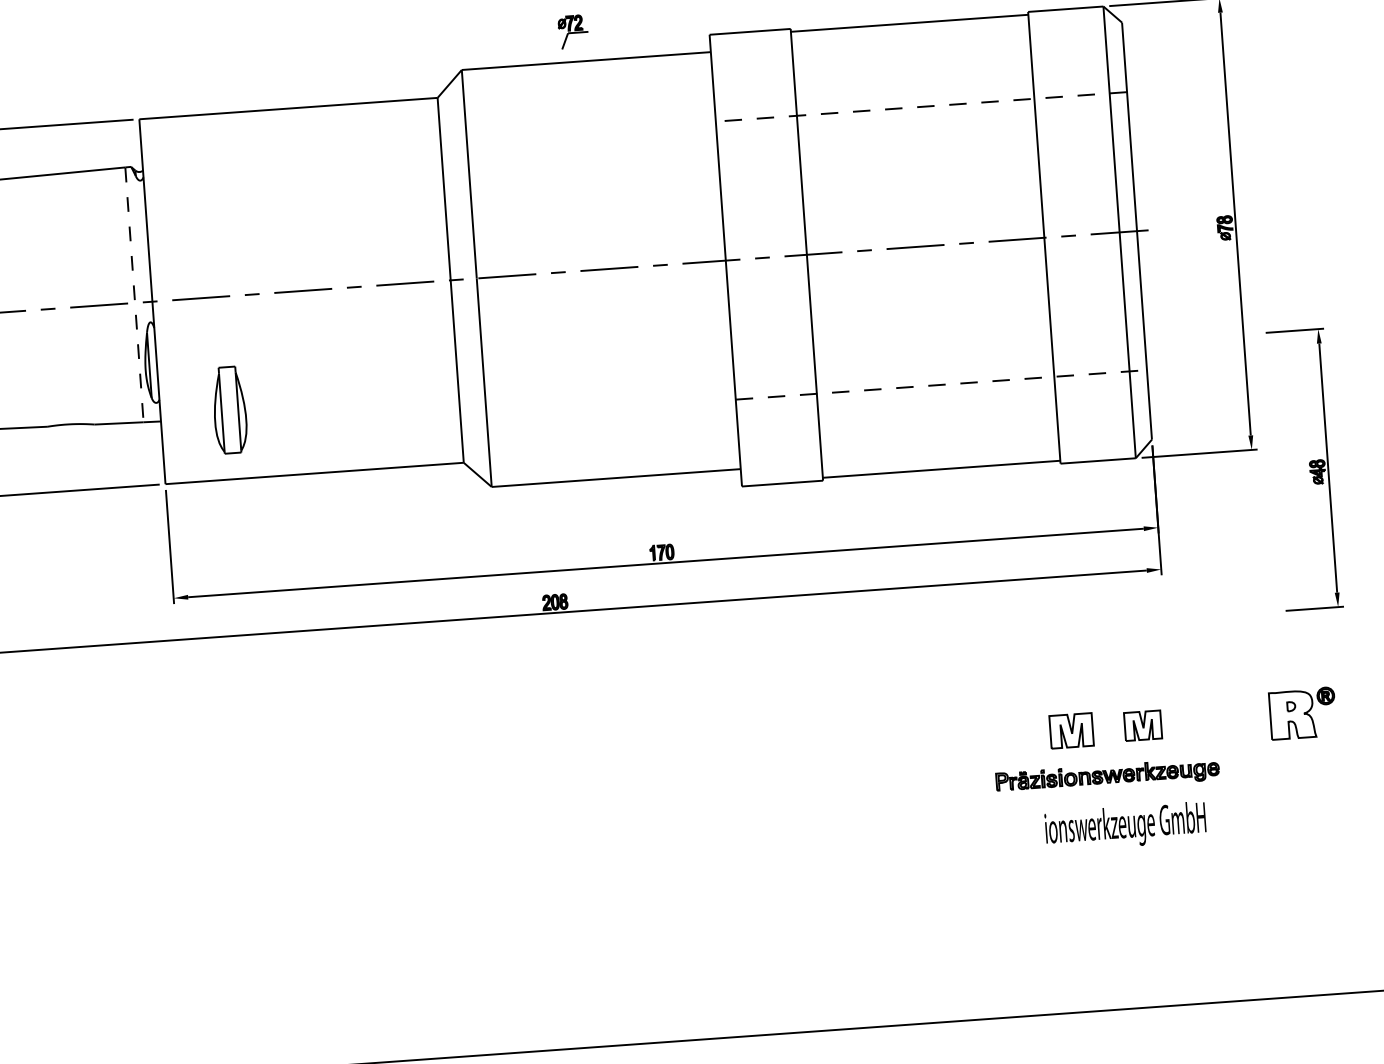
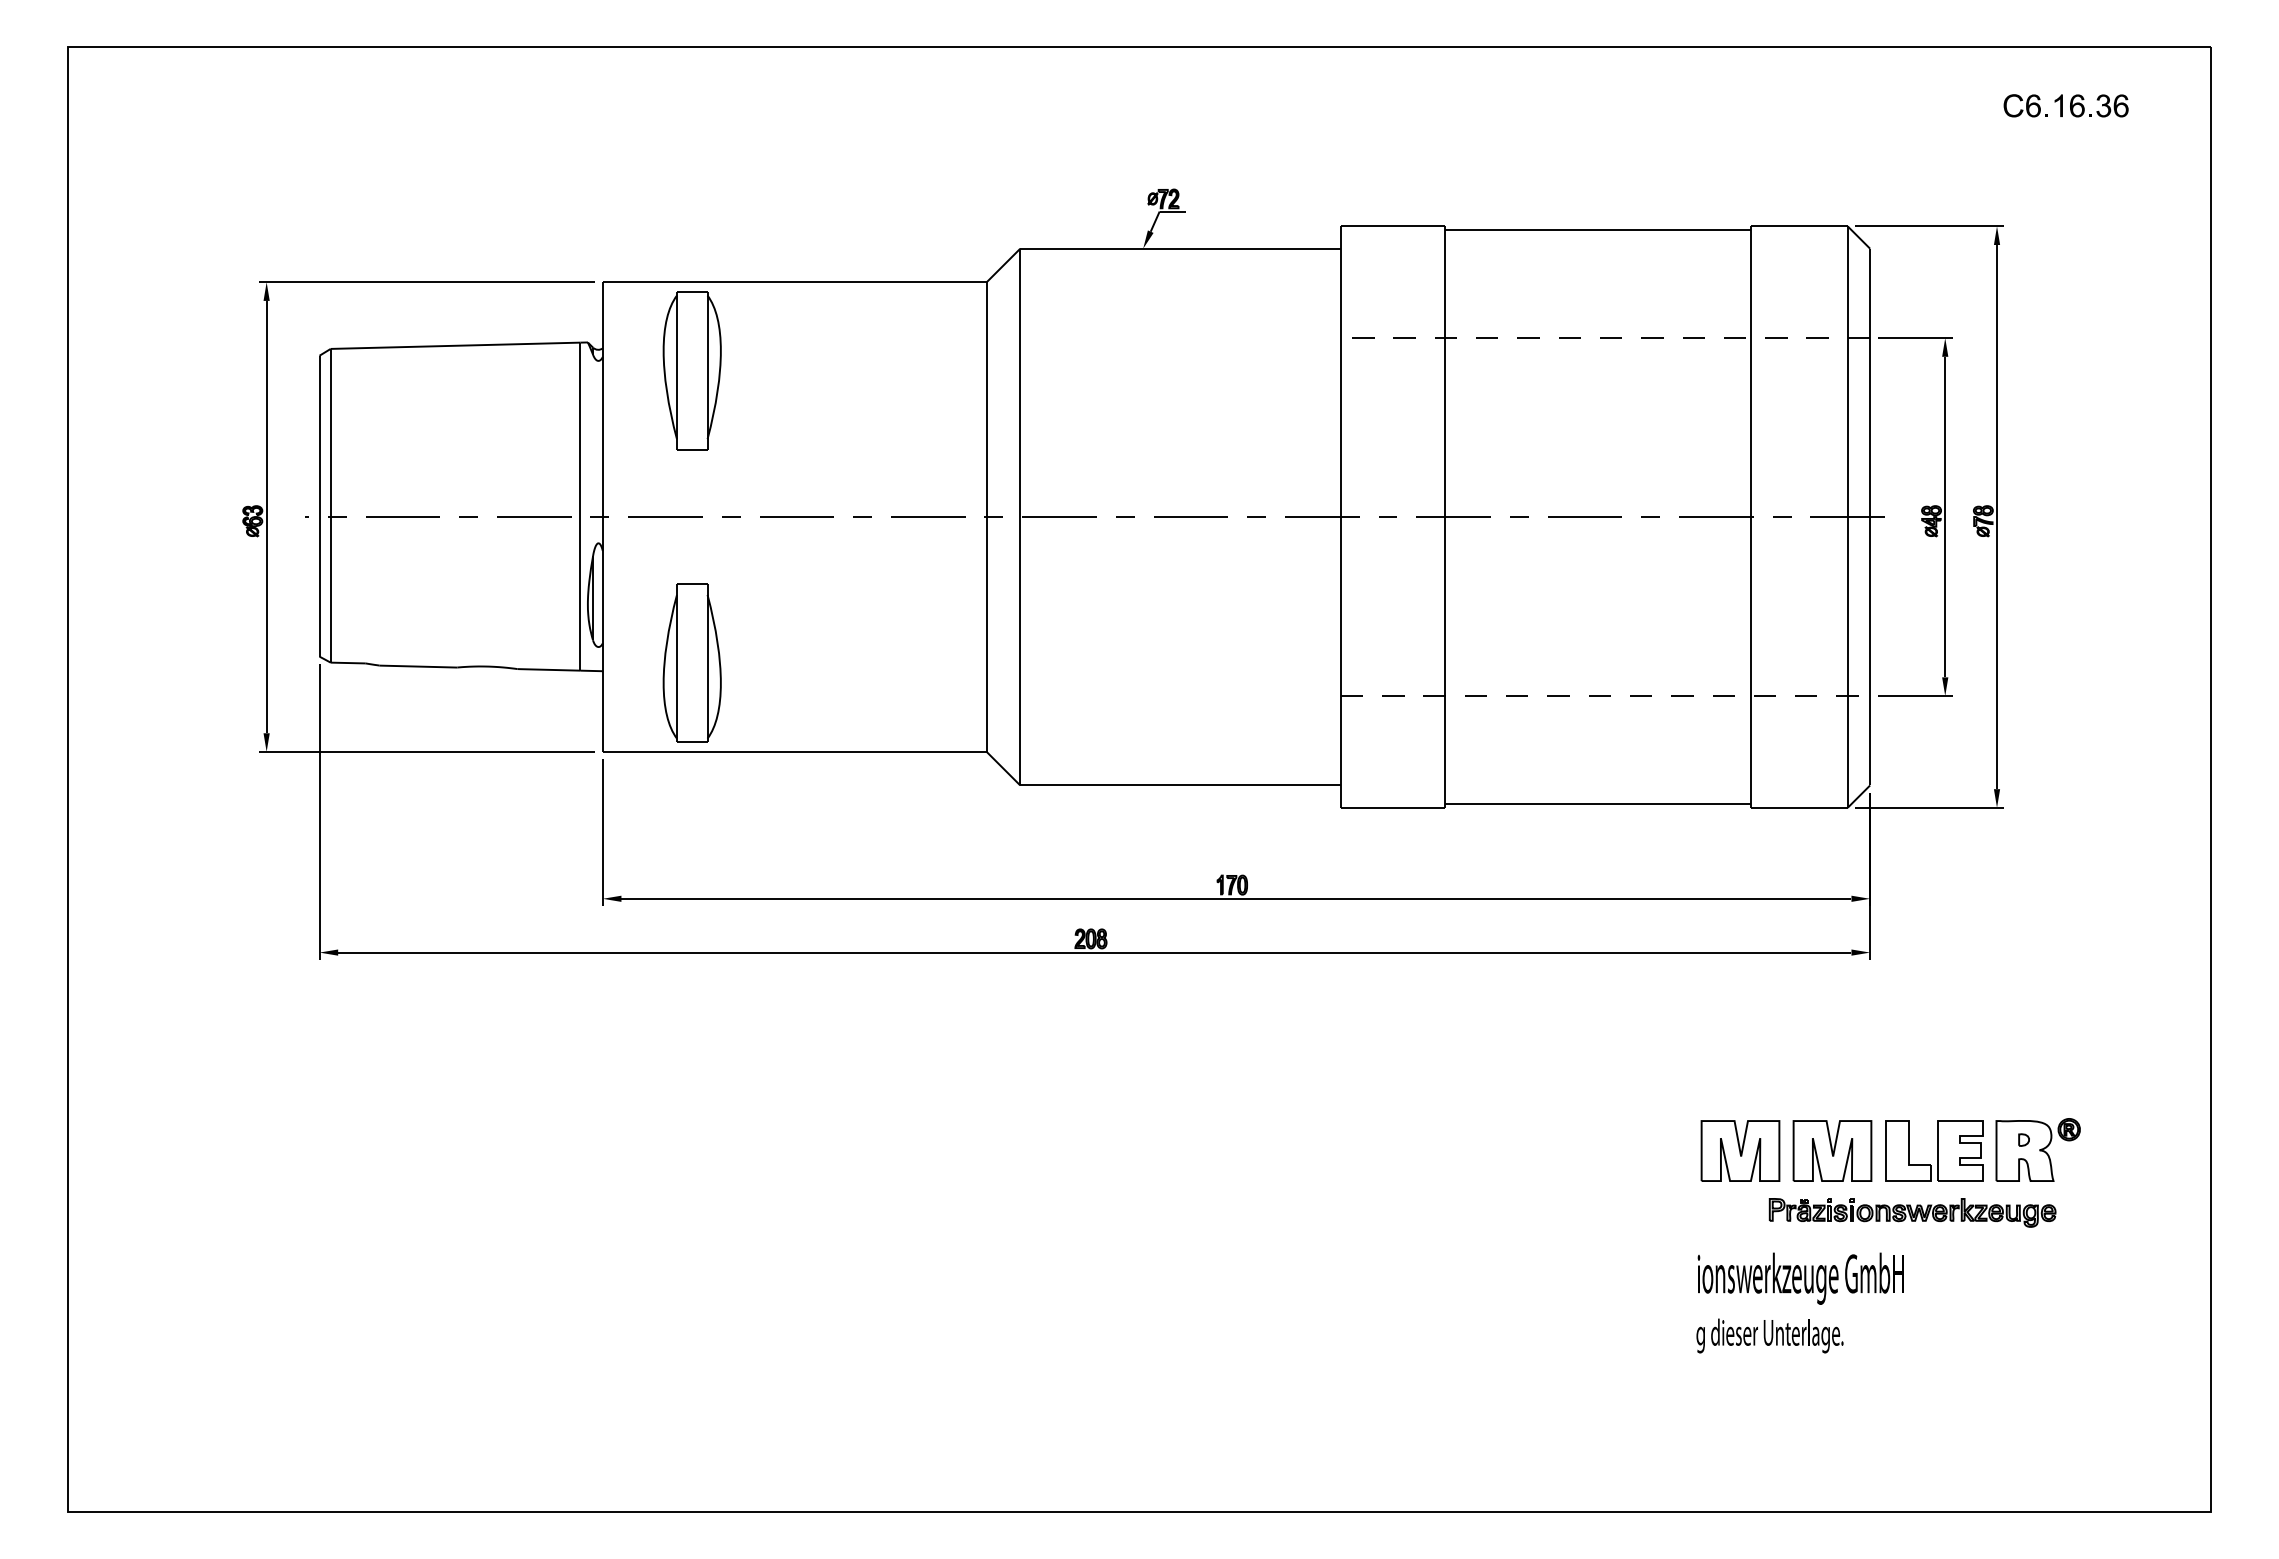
fill: (560, 55) -> (1148, 239), added
part: (213, 182) -> (691, 370), added
line: (134, 294) -> (580, 506), dashed -> solid
part: (229, 409) -> (691, 662), size x1.43
part: (1309, 470) -> (1921, 518), moved
part: (1222, 719) -> (1934, 1150), added
part: (1143, 725) -> (1832, 1150), size x1.67
part: (1071, 730) -> (1740, 1150), size x1.43
part: (1107, 776) -> (1912, 1212), moved
part: (1104, 872) -> (1769, 1335), added

